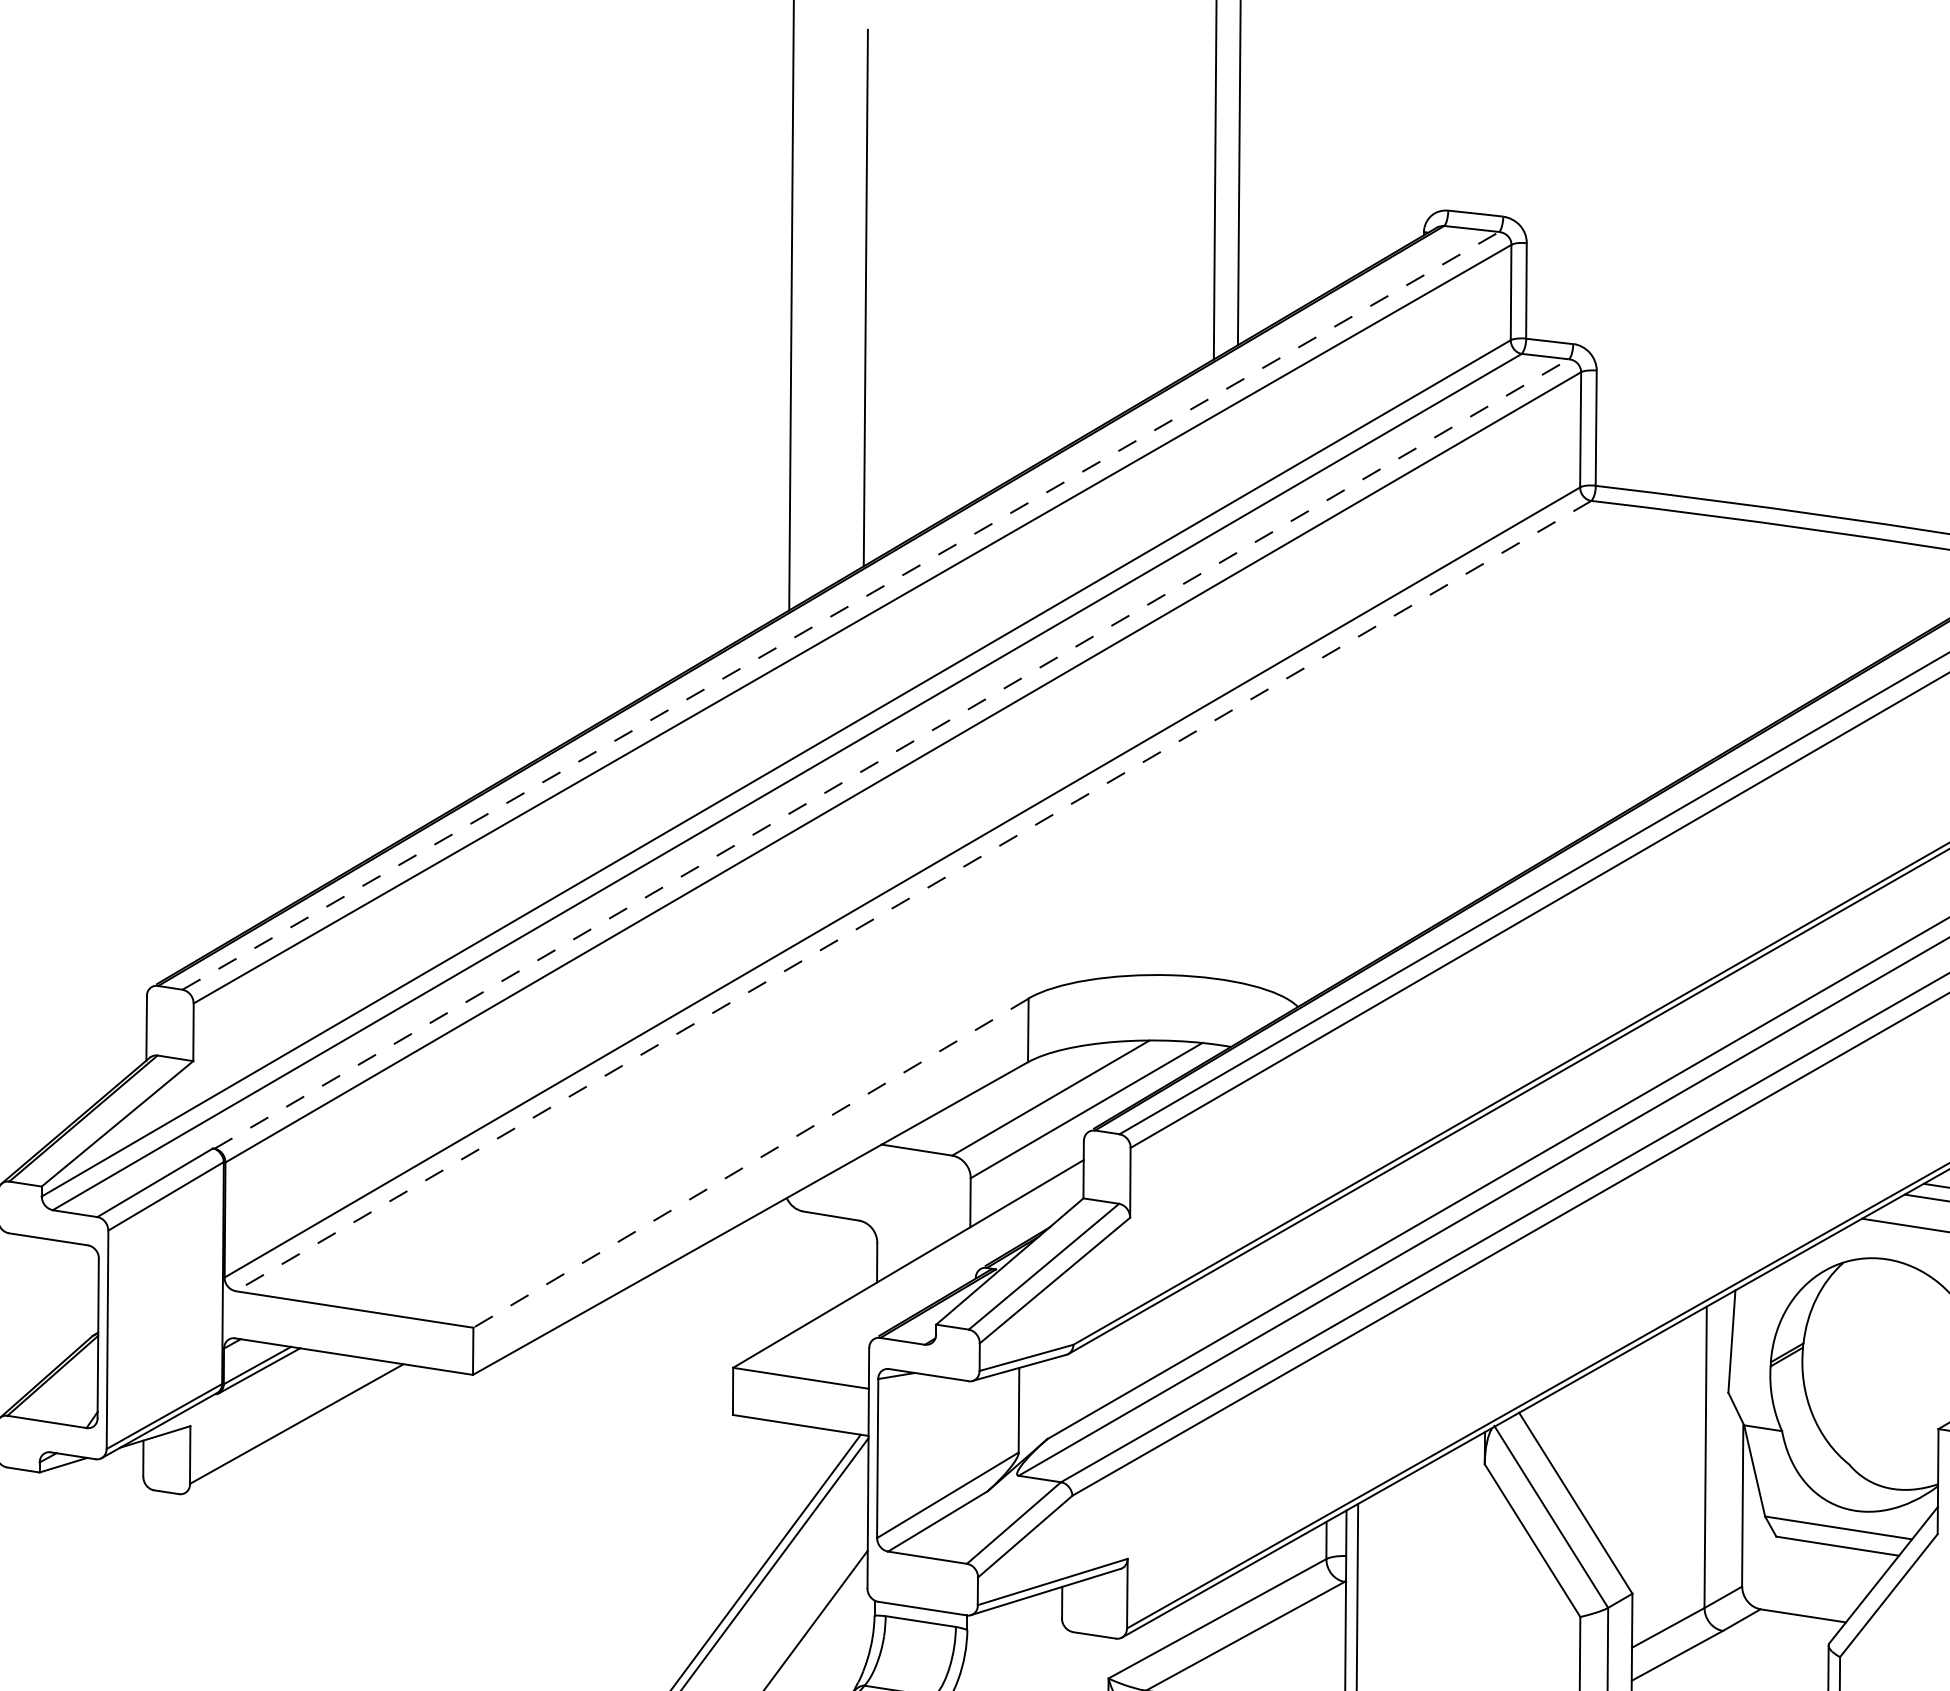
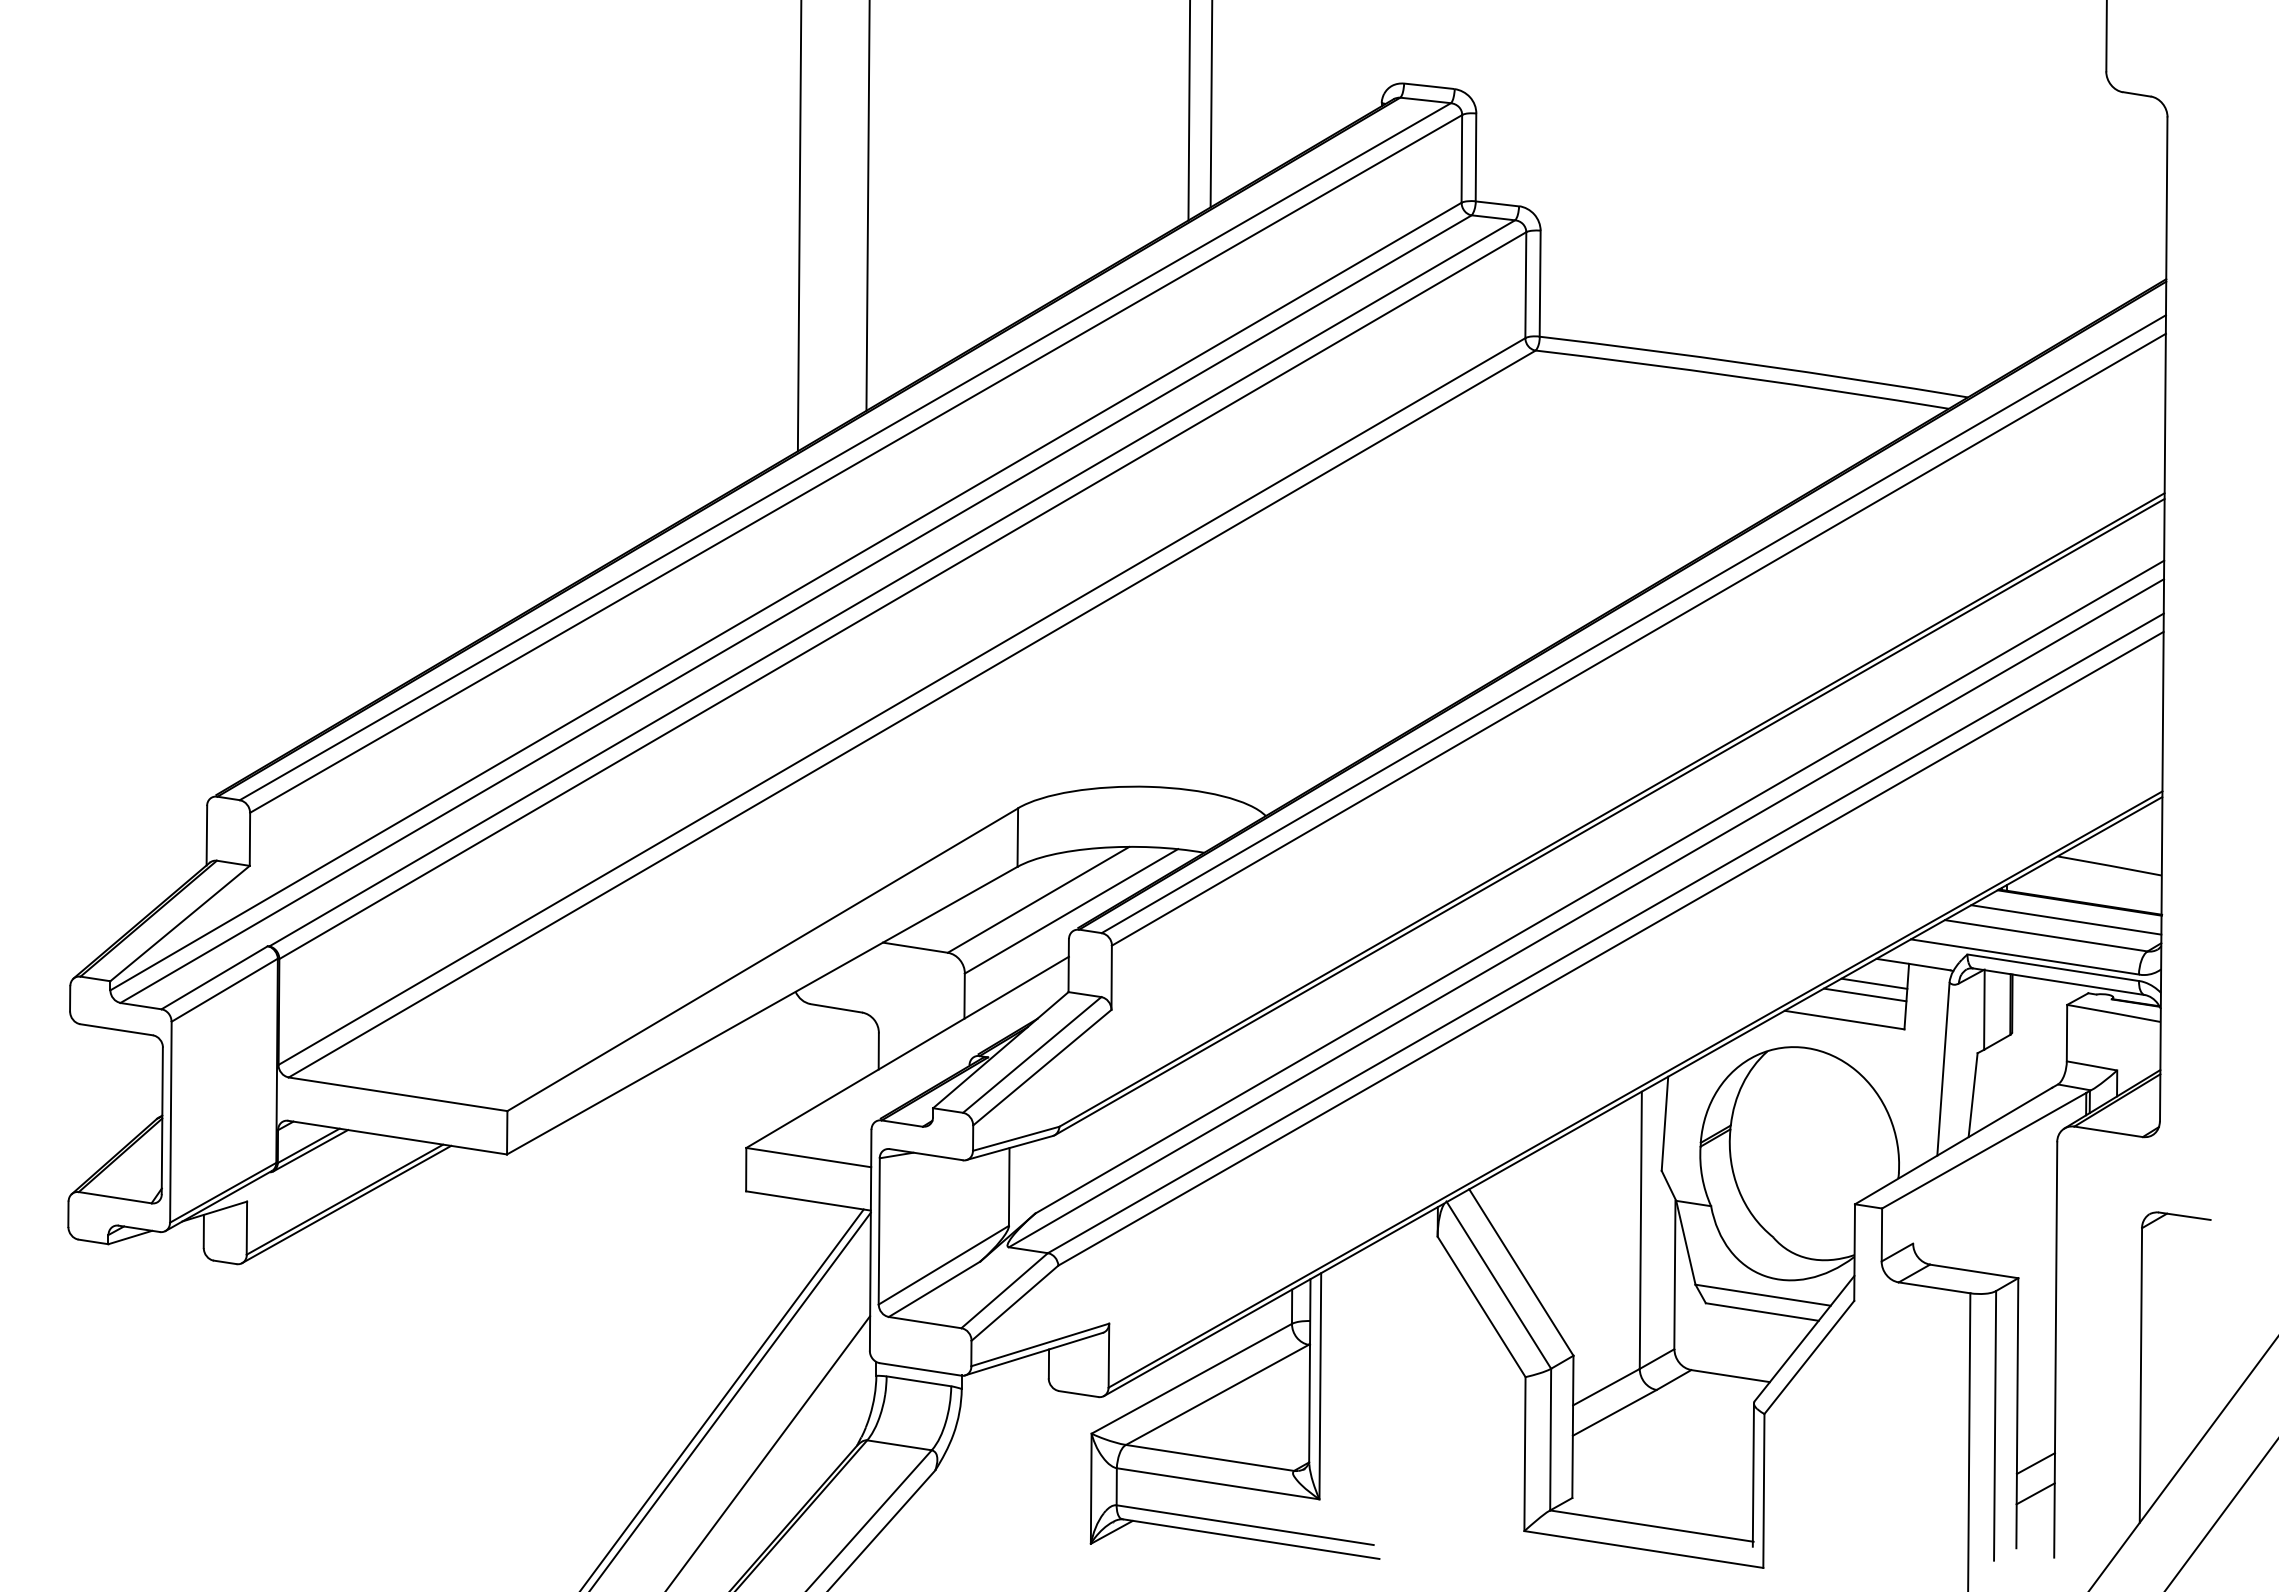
line: (840, 610) -> (845, 451), dashed -> solid
line: (892, 754) -> (892, 583), dashed -> solid
line: (913, 896) -> (912, 714), dashed -> solid
line: (750, 1162) -> (762, 959), dashed -> solid
line: (298, 1429) -> (346, 1204), added

